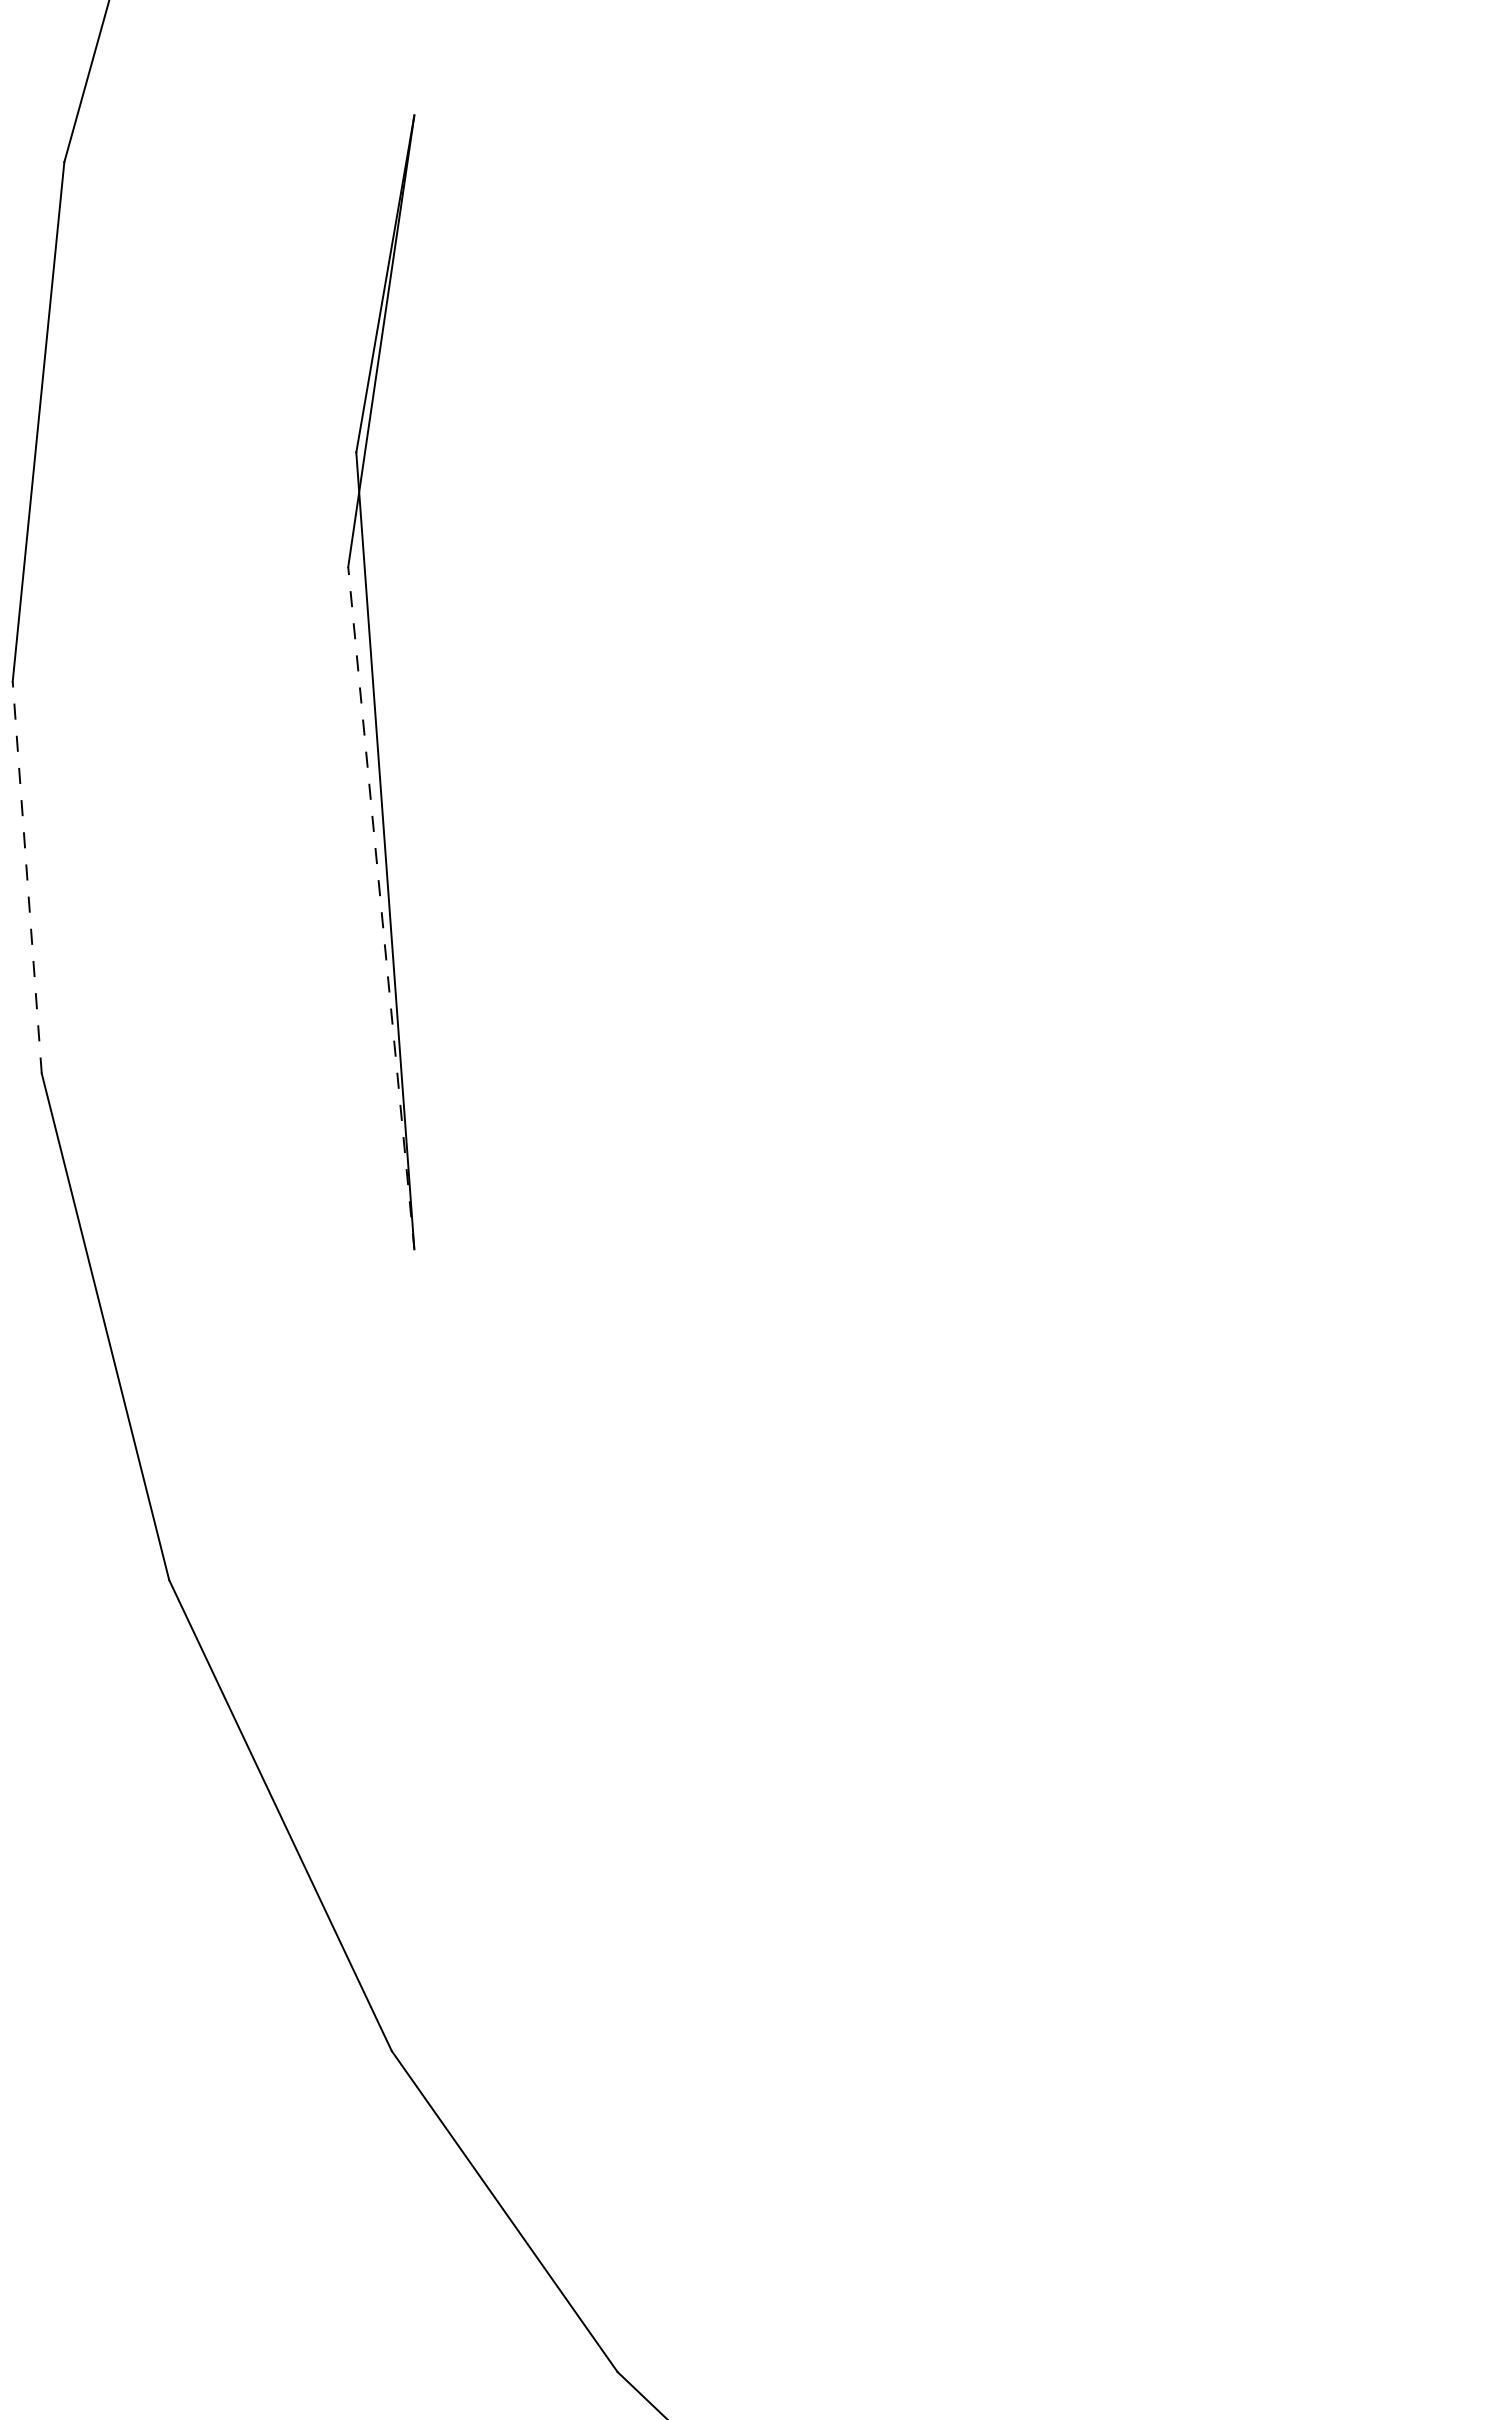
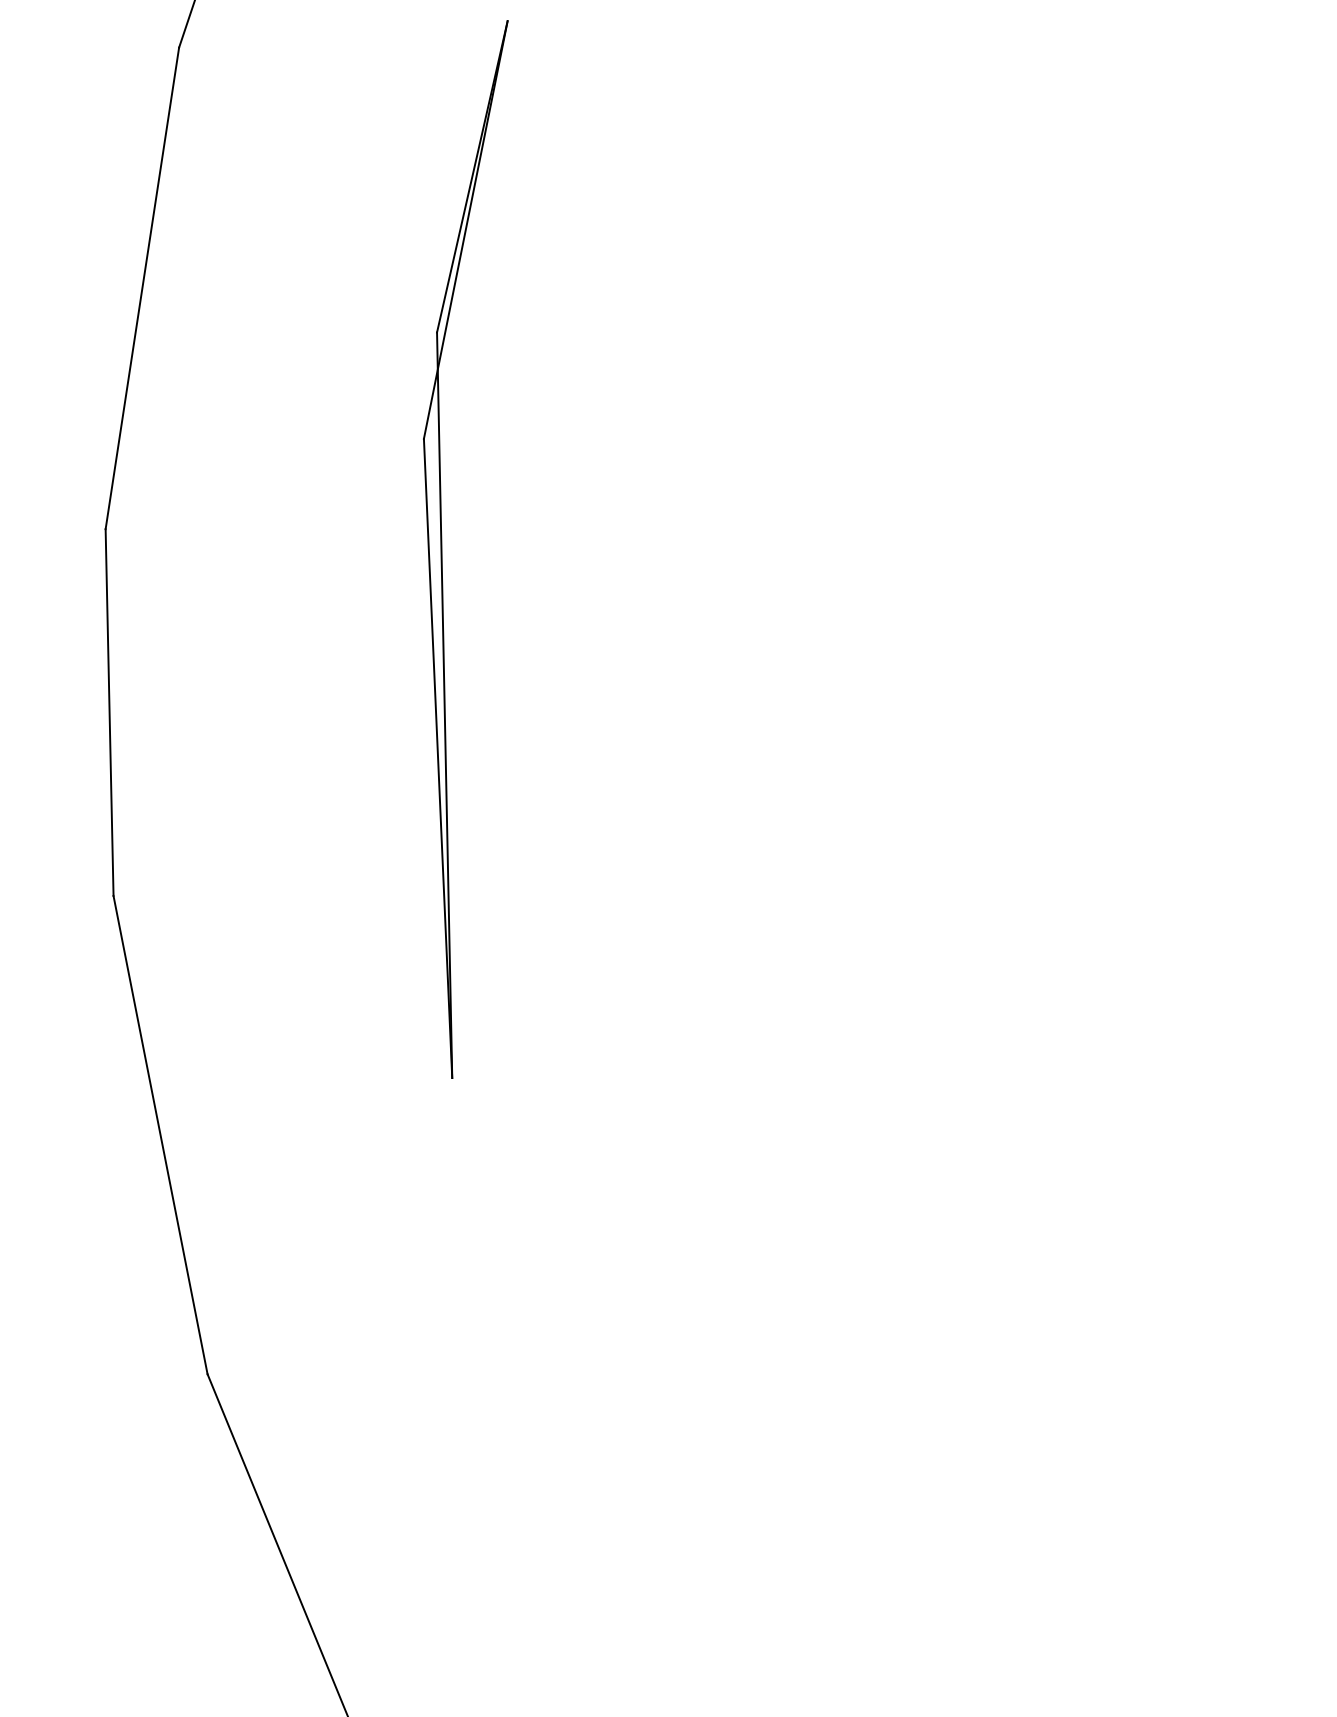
line: (27, 877) -> (109, 712), dashed -> solid
line: (381, 908) -> (438, 758), dashed -> solid

